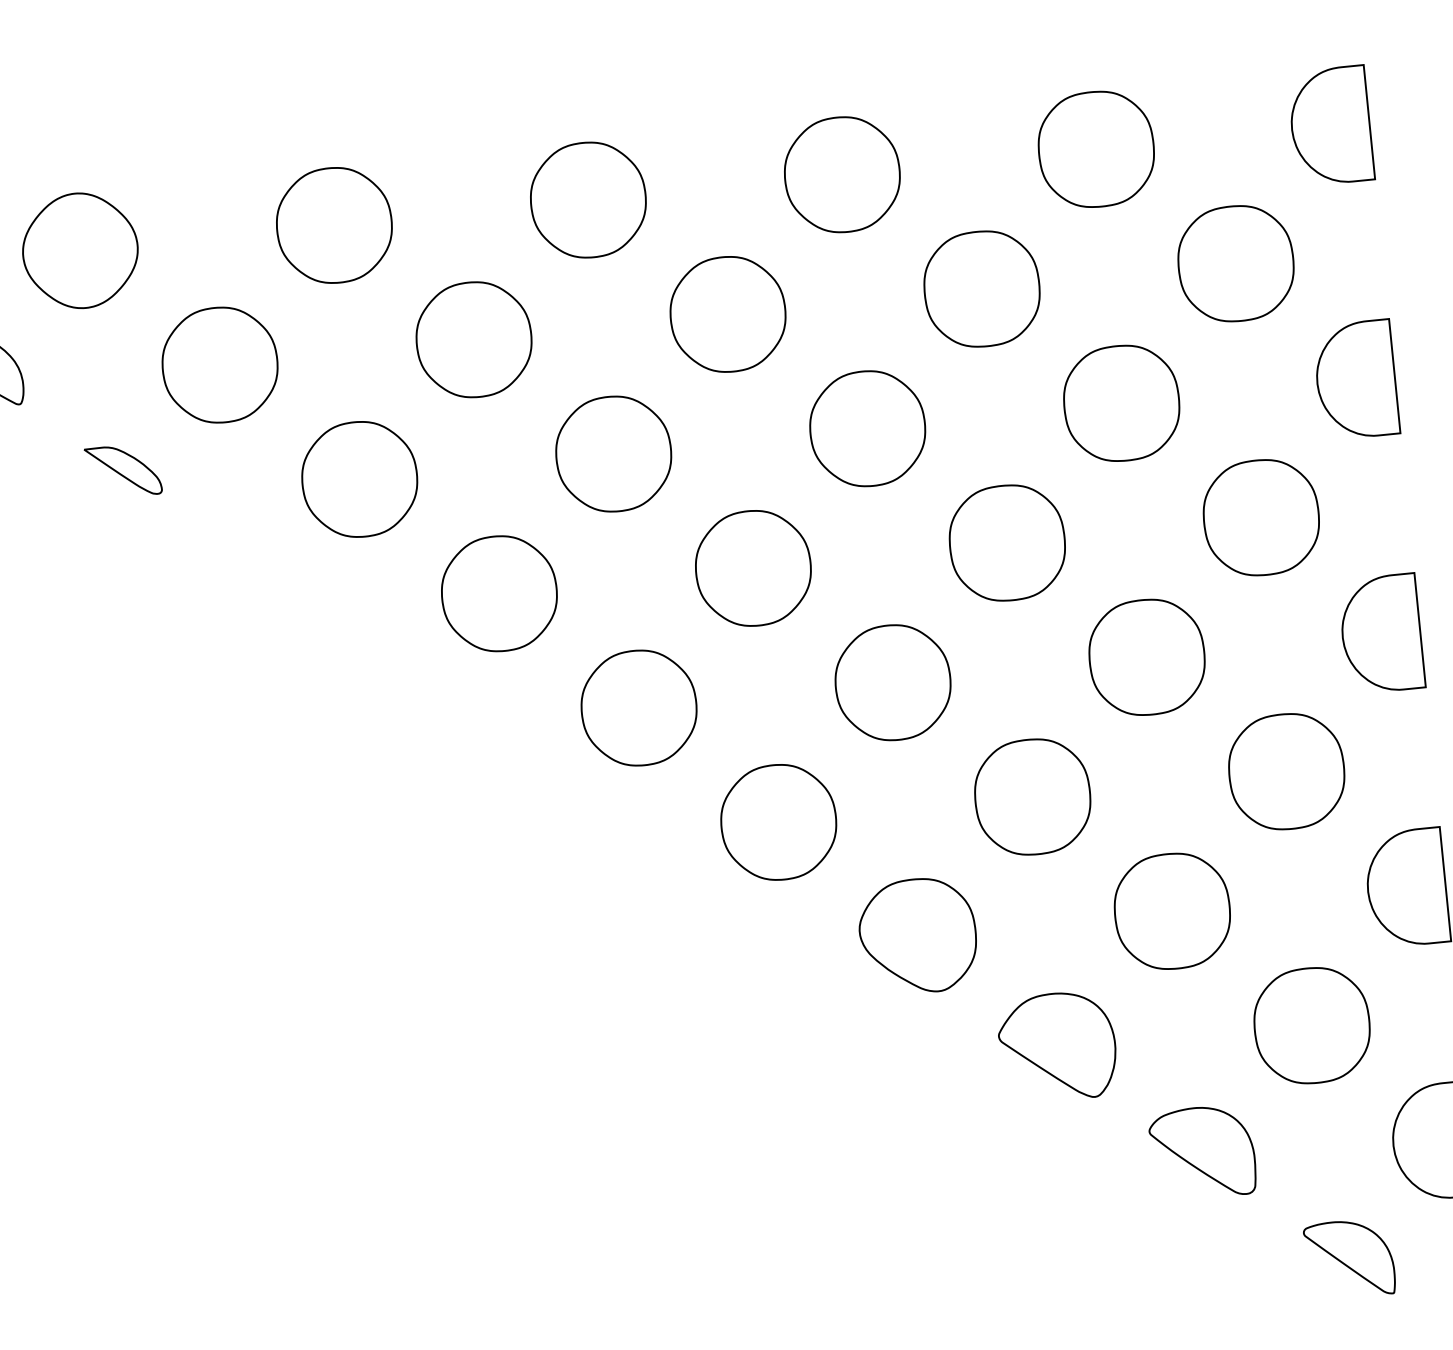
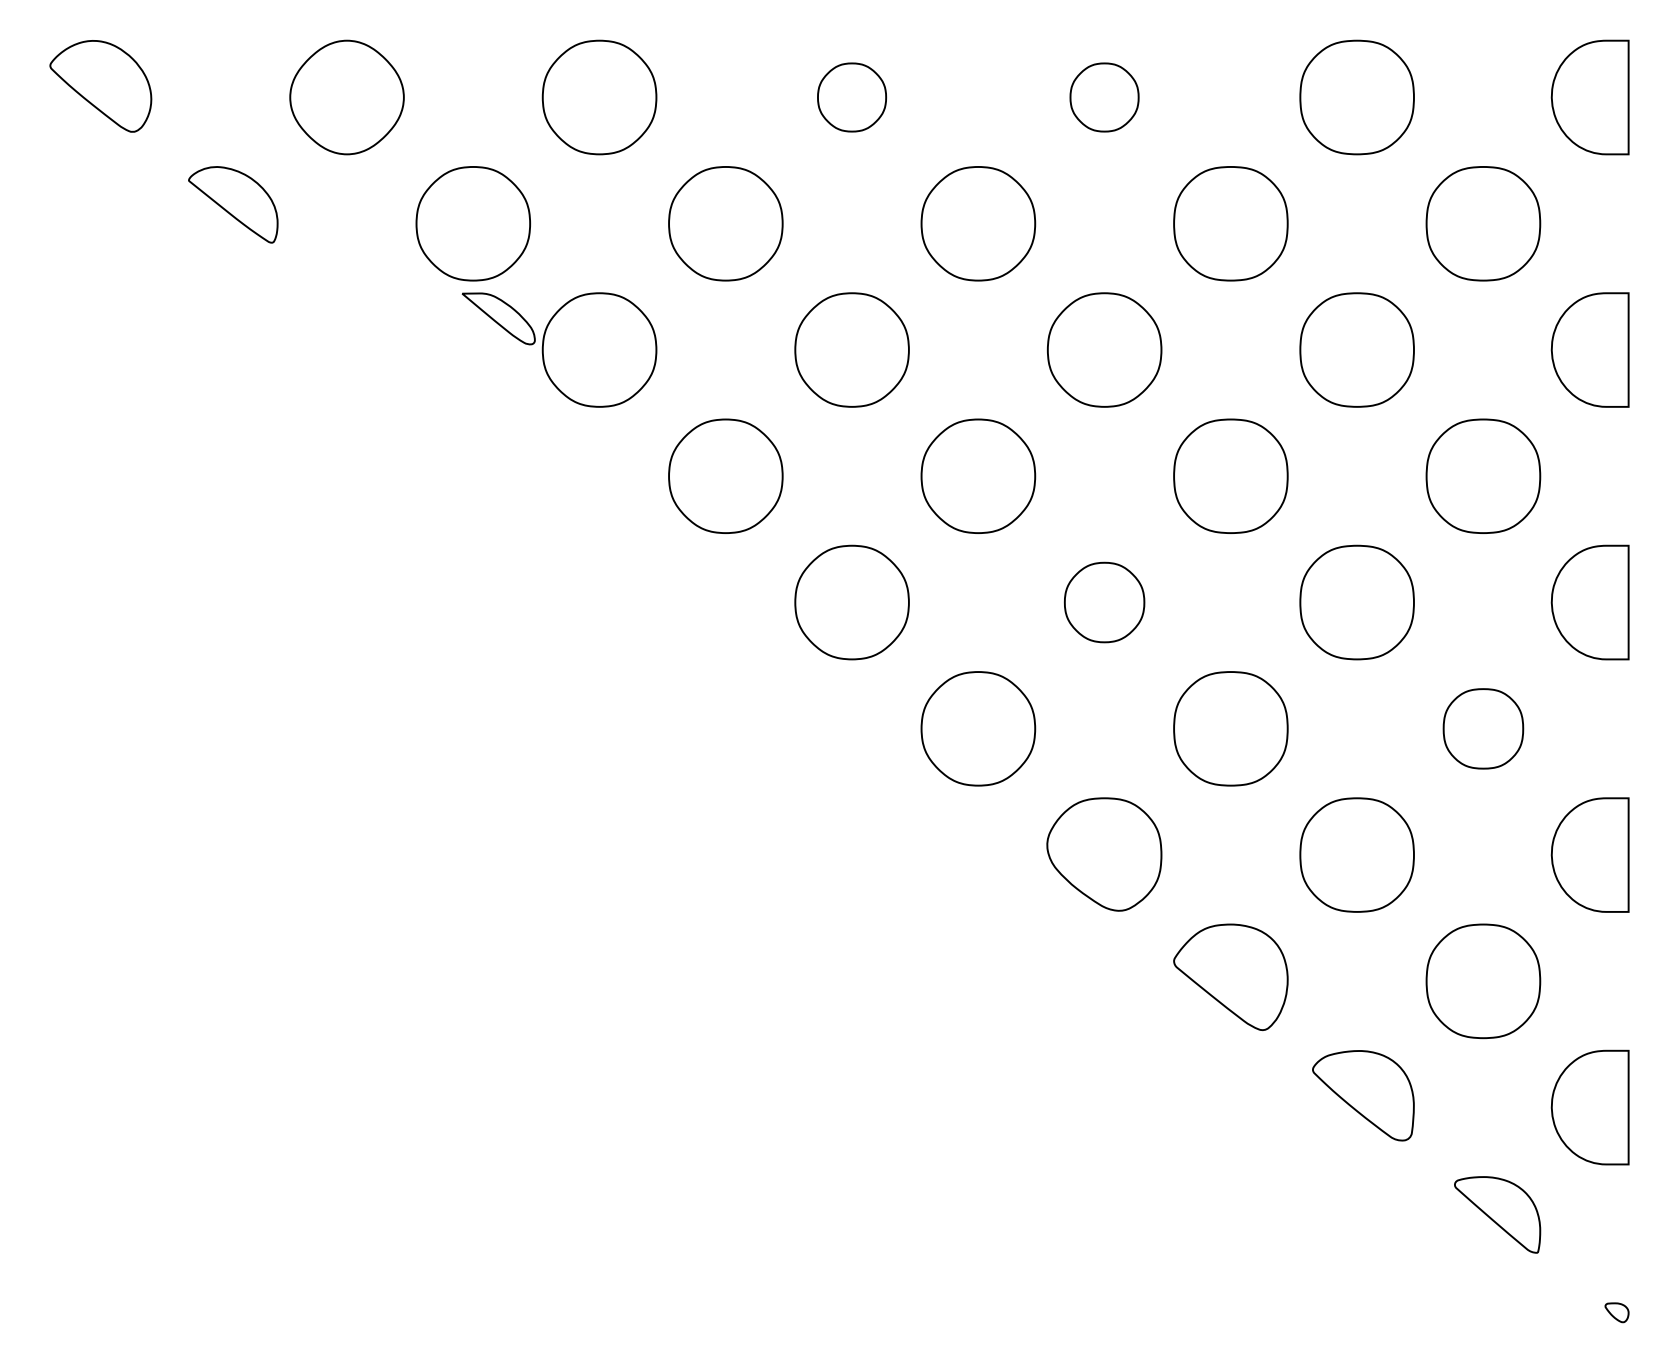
part: (842, 174) -> (1104, 97), size x0.6
part: (587, 200) -> (851, 97), size x0.6
part: (123, 471) -> (498, 318), moved
part: (892, 682) -> (1104, 602), size x0.7
part: (1286, 771) -> (1483, 728), size x0.7

